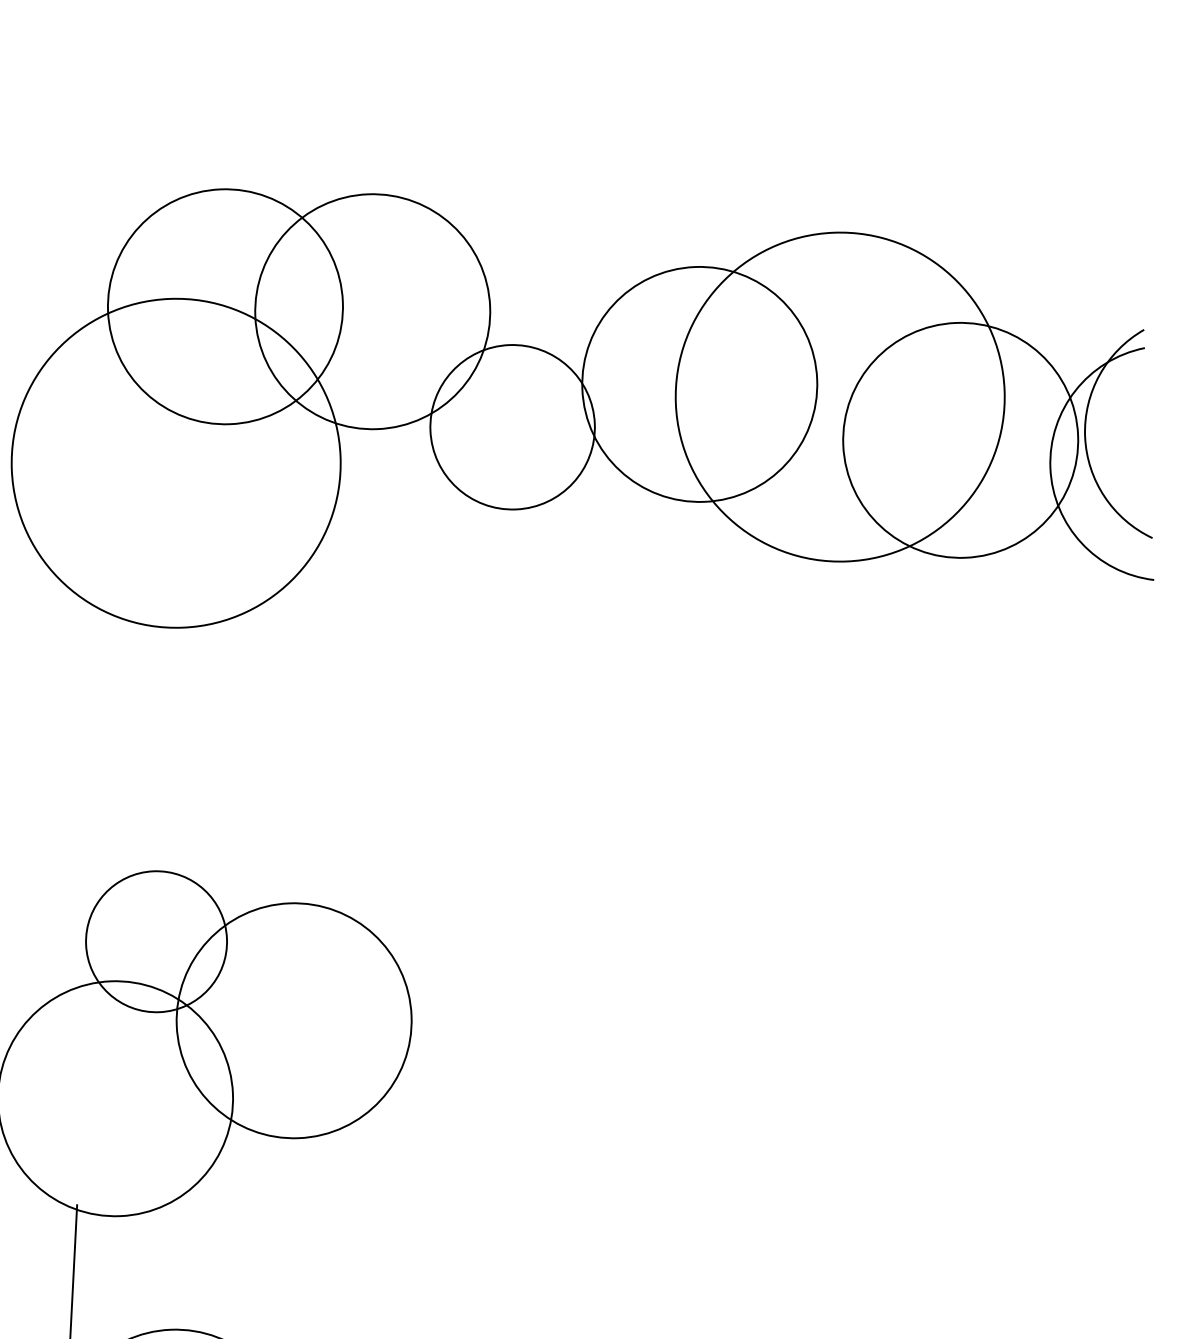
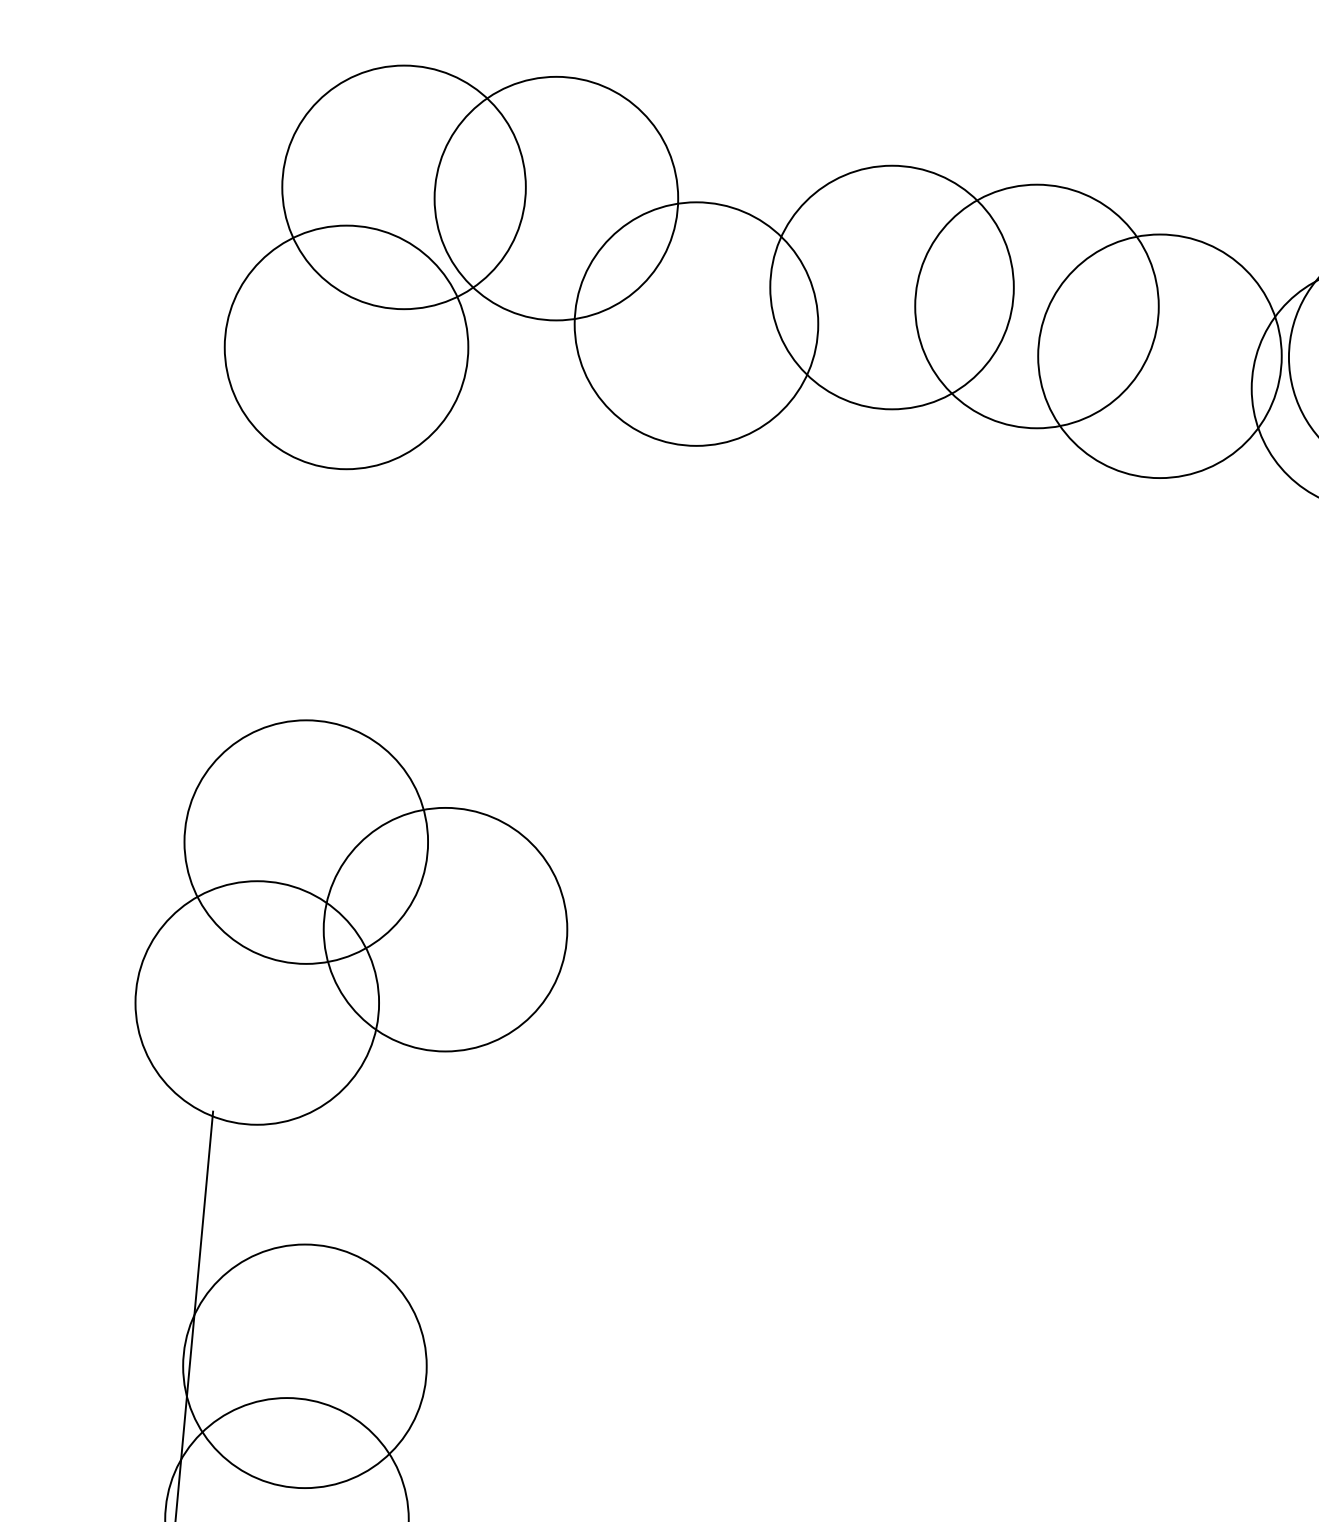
circle: (839, 397) -> (1036, 306), size x0.71
circle: (512, 426) -> (696, 323), size x1.43
circle: (176, 463) -> (346, 347), size x0.71
circle: (156, 941) -> (306, 841), size x1.67

